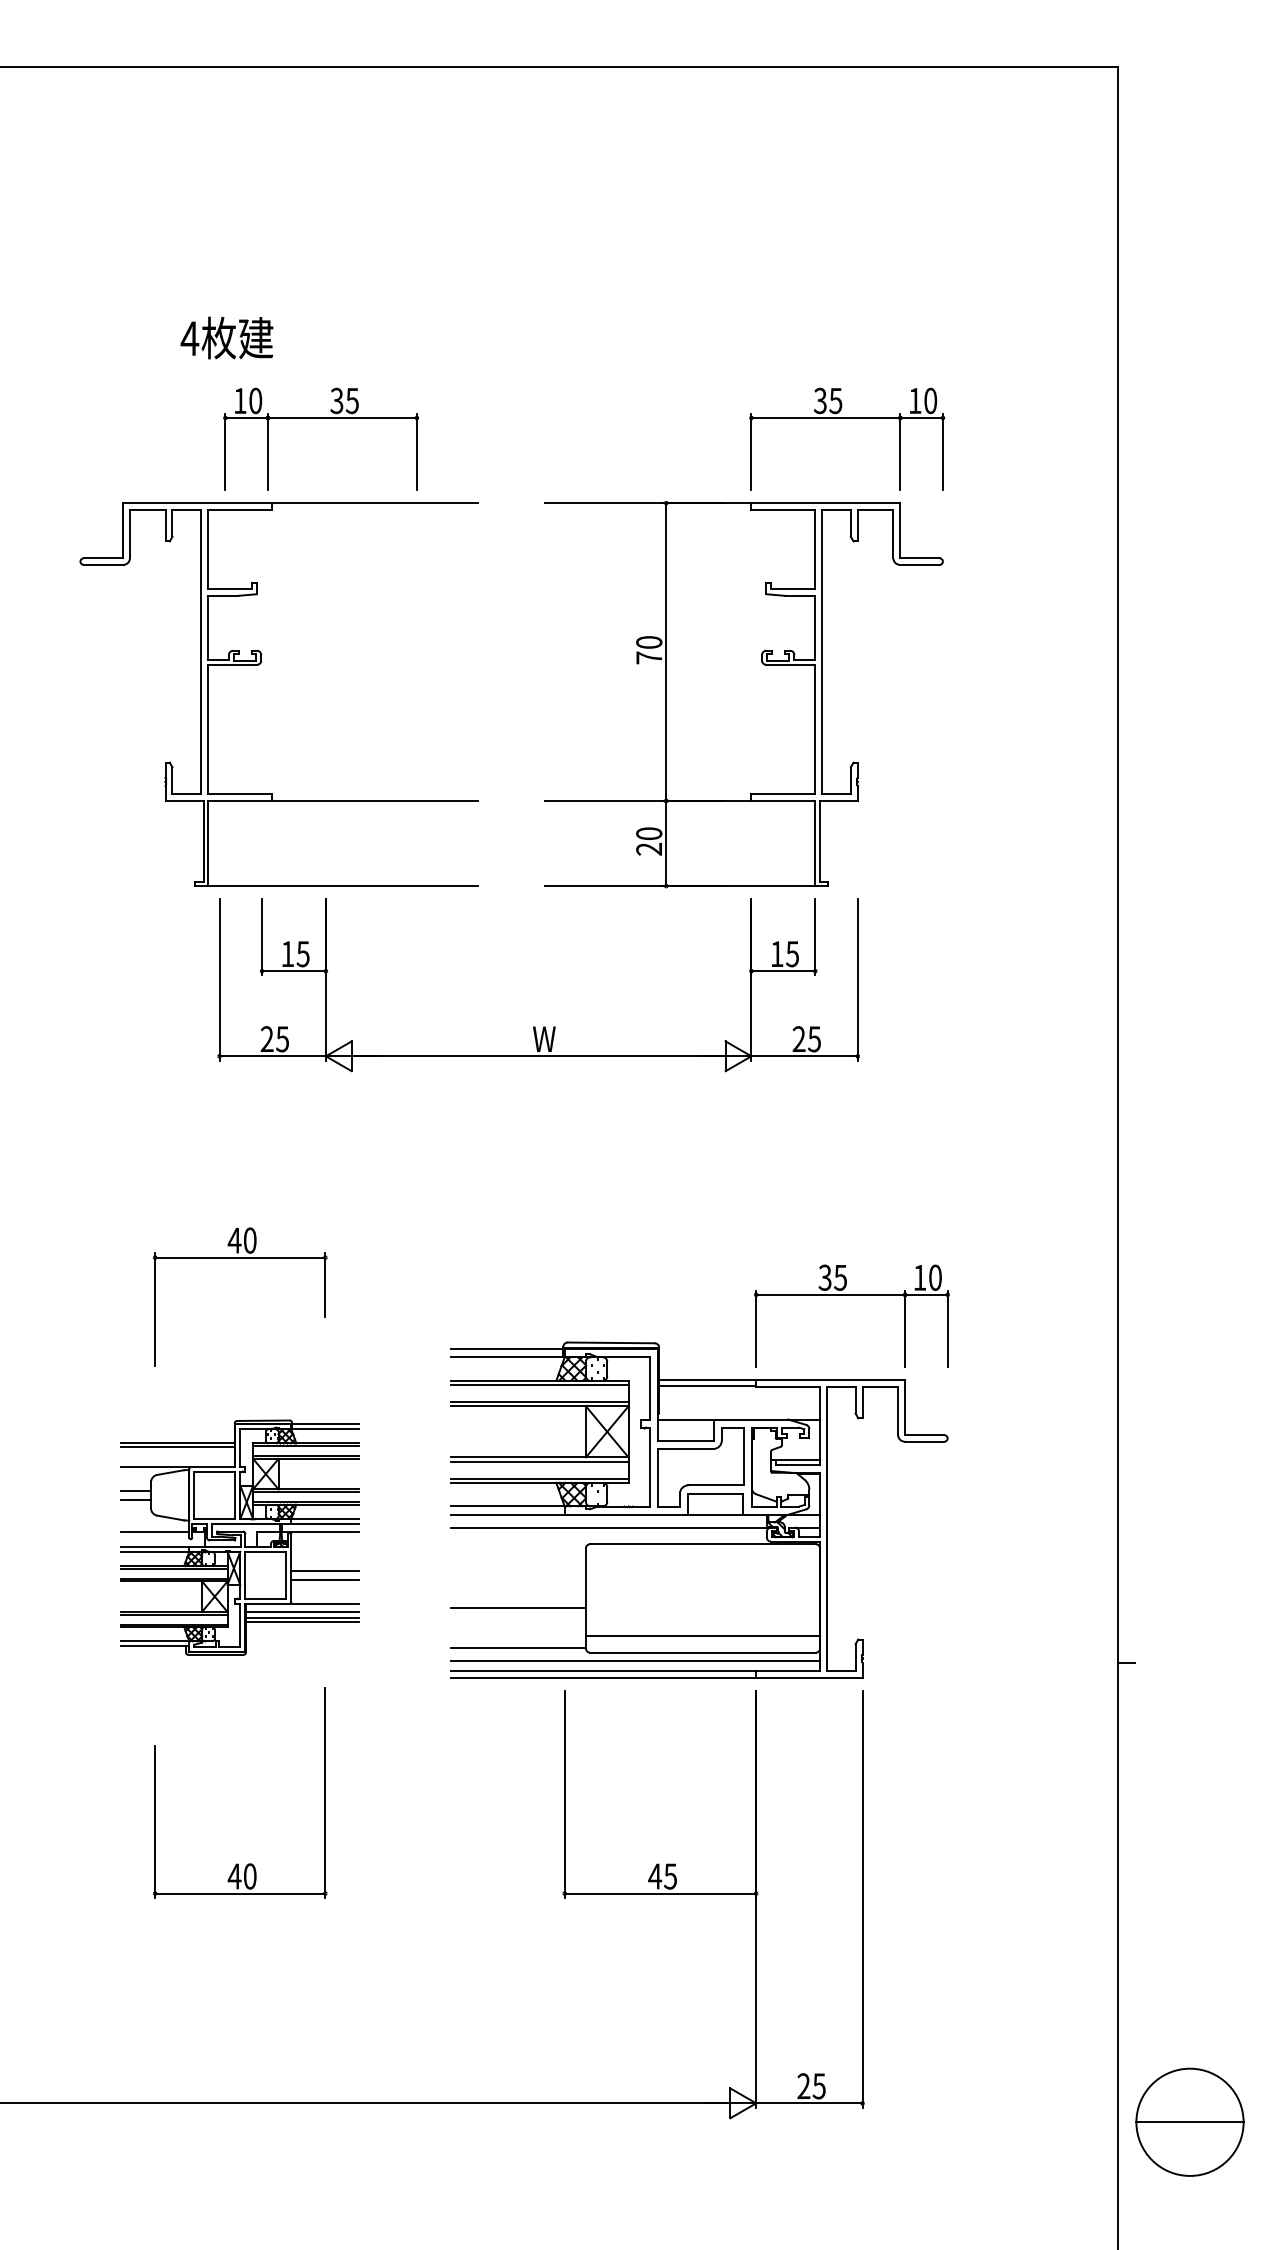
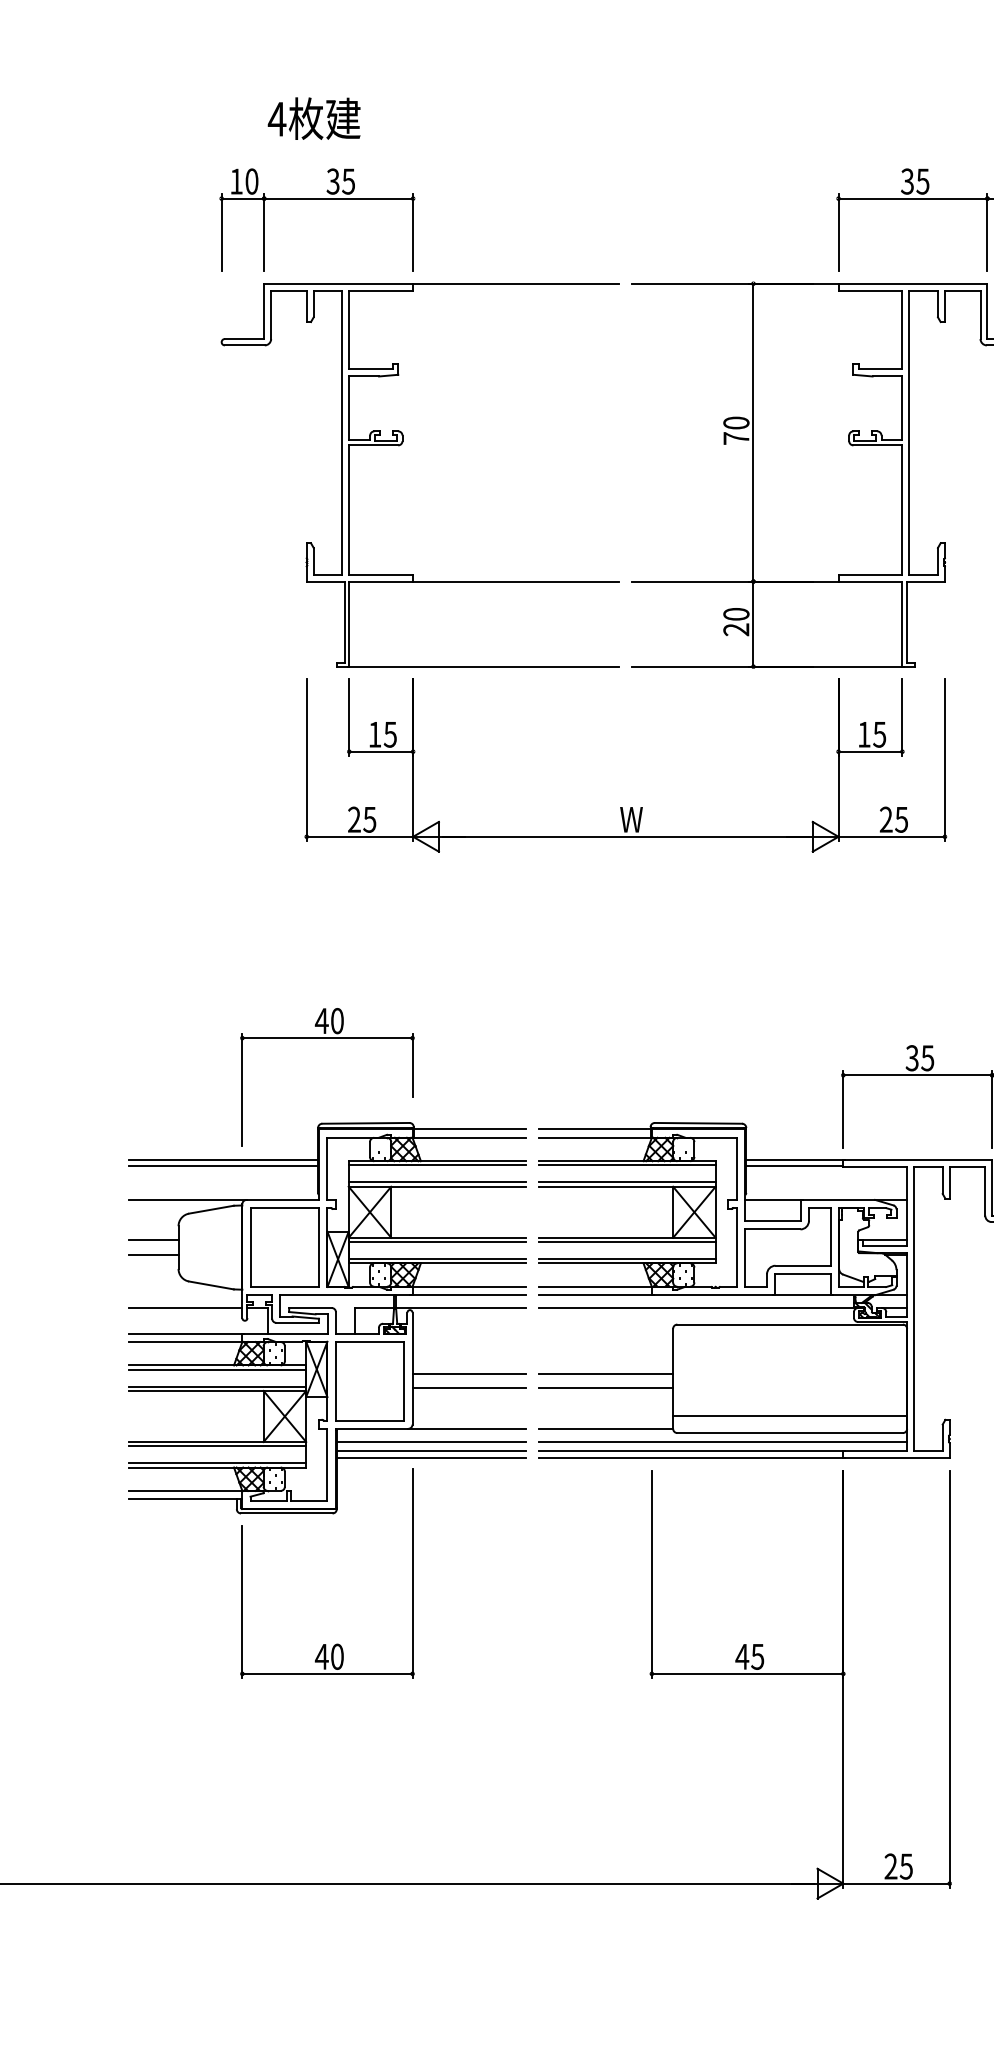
part: (320, 418) -> (316, 199), moved
part: (259, 665) -> (400, 446), moved
part: (240, 1537) -> (327, 1317), size x1.67
line: (518, 1593) -> (605, 1373), added

